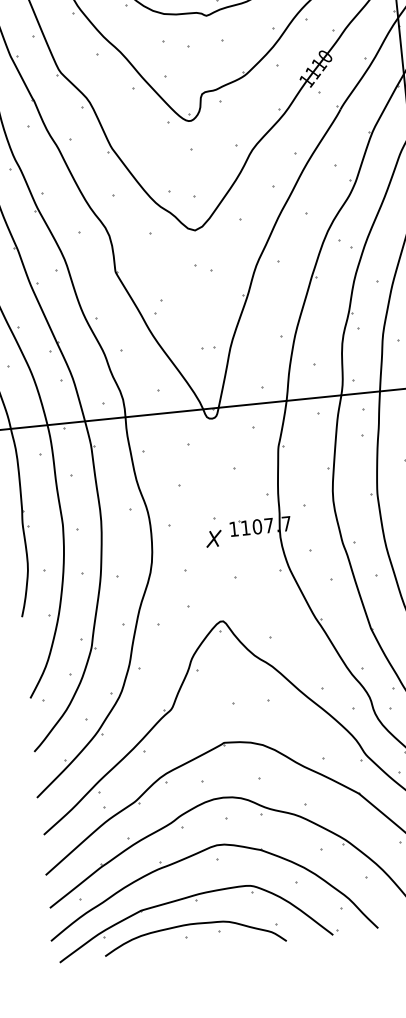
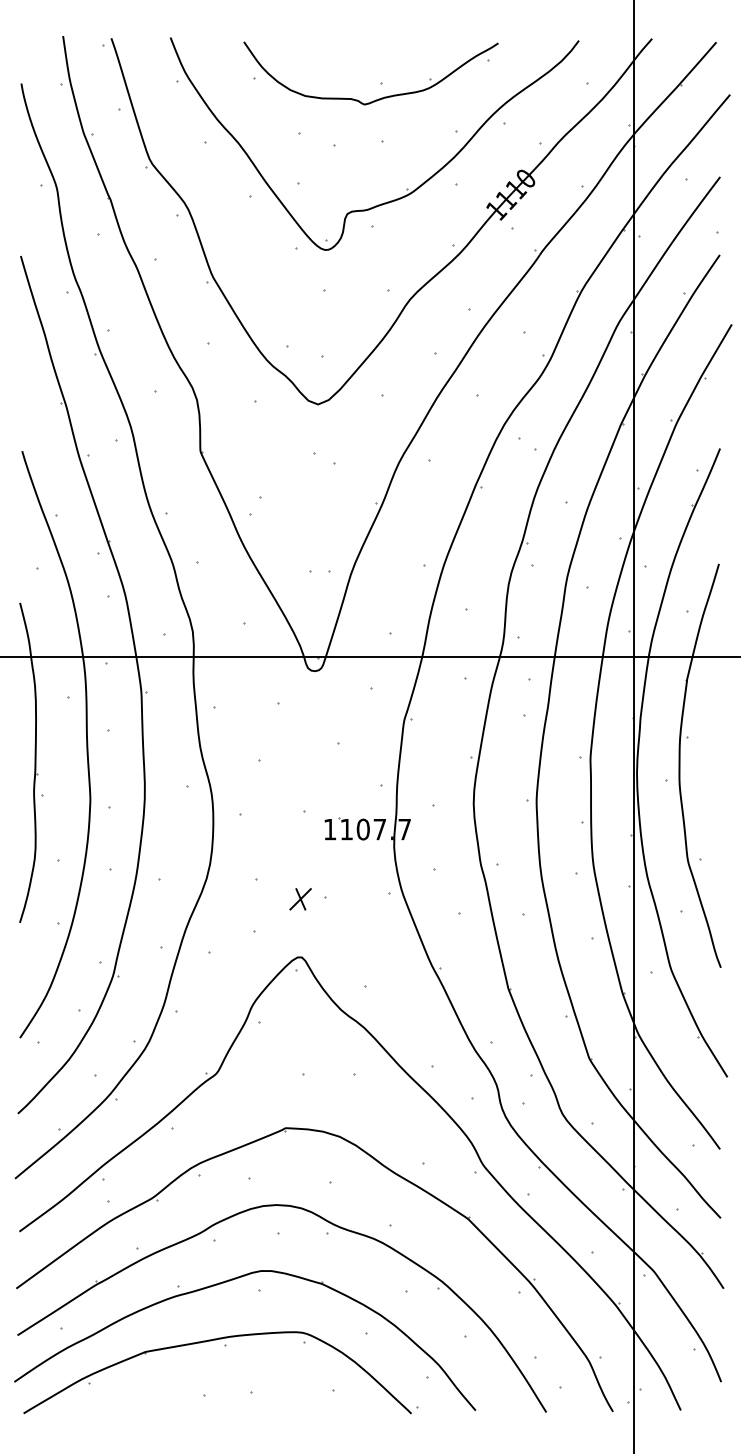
part: (213, 539) -> (300, 899), moved
curve: (193, 924) -> (216, 1379), removed

